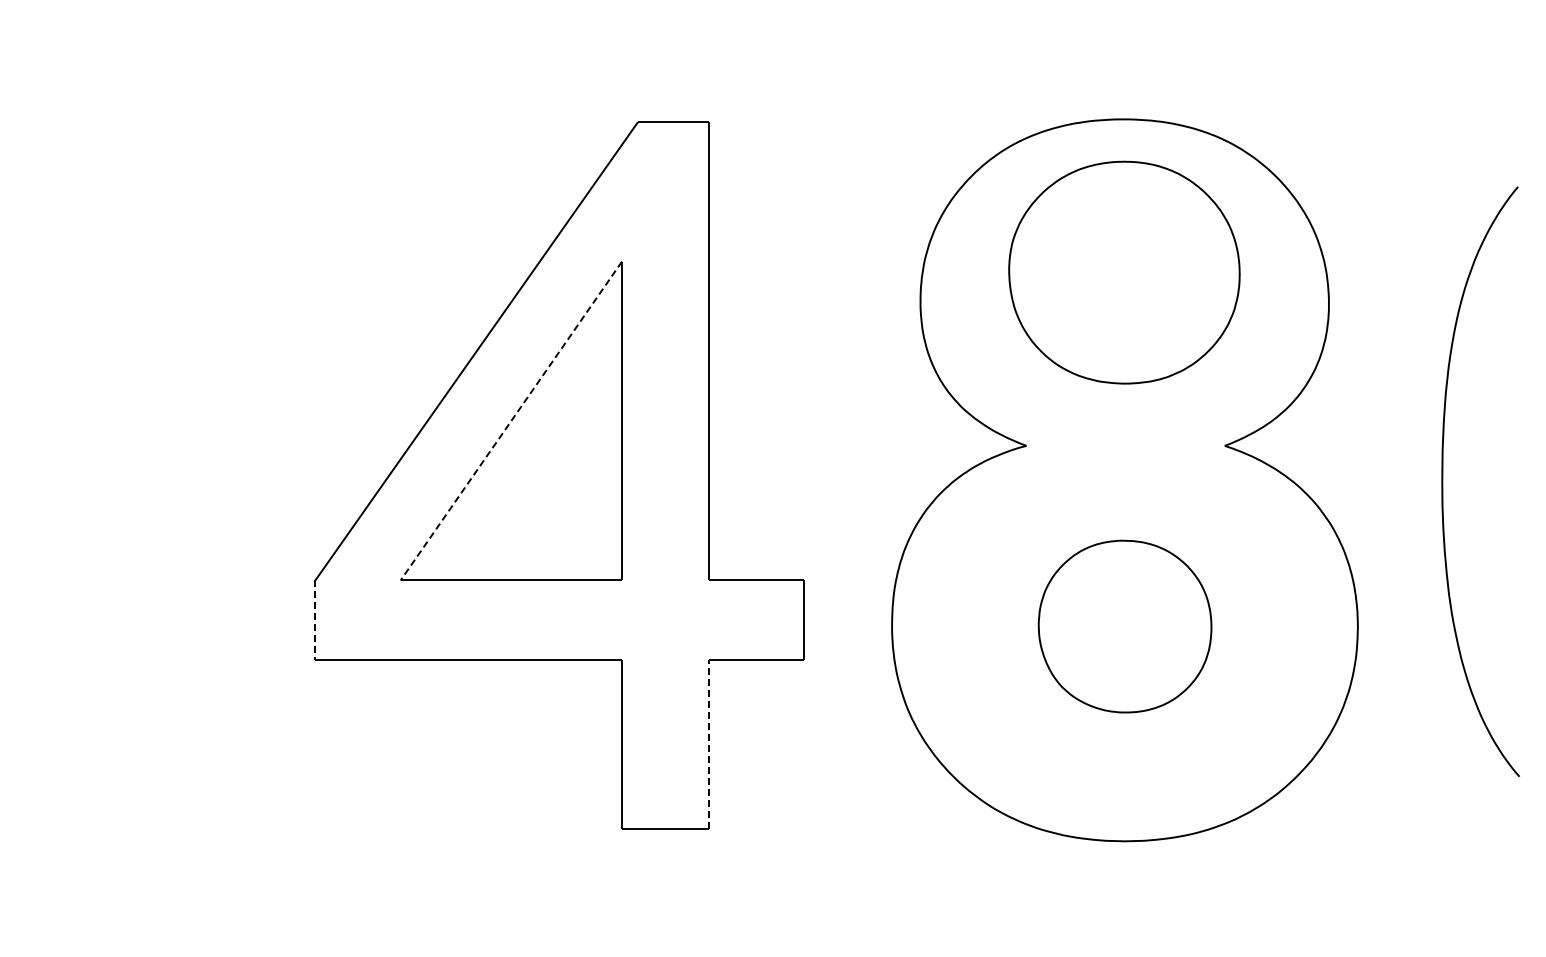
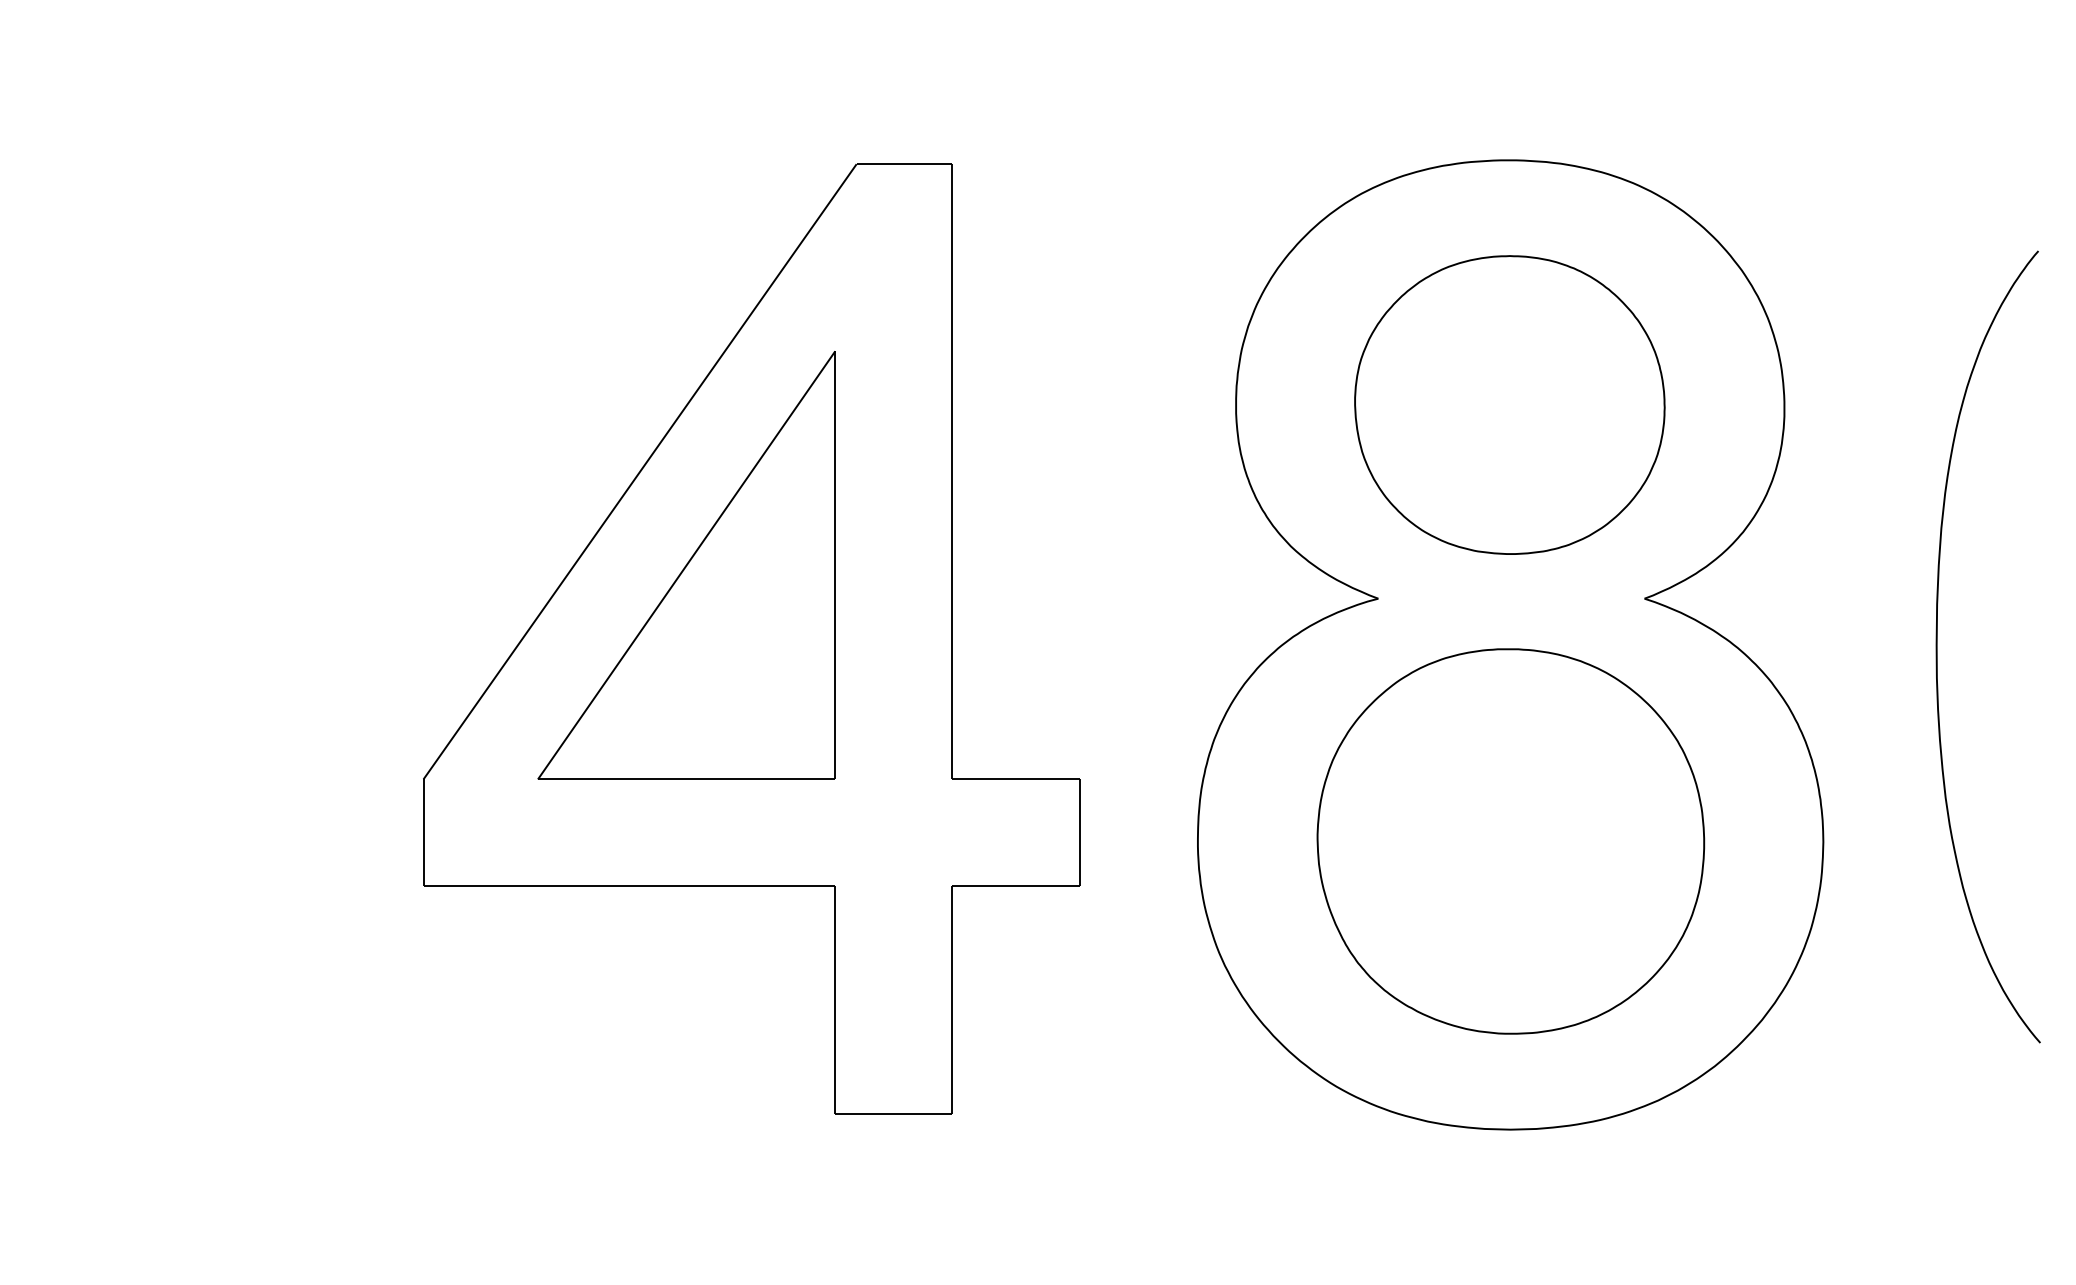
part: (1124, 272) -> (1509, 404), moved
line: (511, 421) -> (686, 565), dashed -> solid
line: (315, 620) -> (423, 833), dashed -> solid
part: (1124, 626) -> (1509, 841), size x1.67
line: (708, 744) -> (951, 999), dashed -> solid

